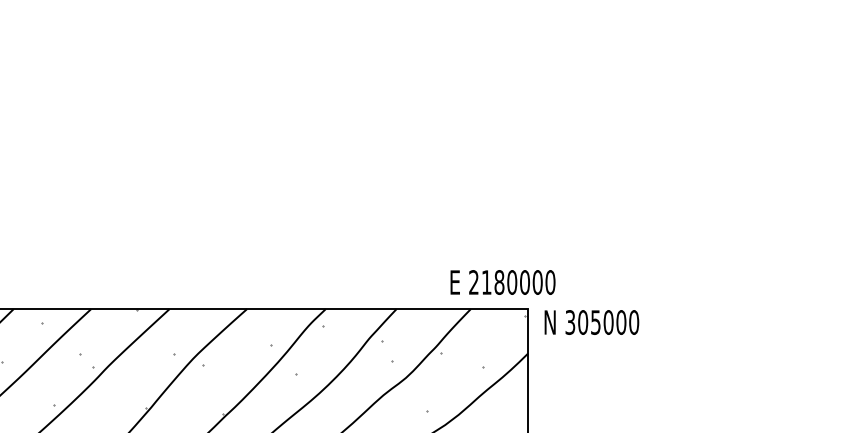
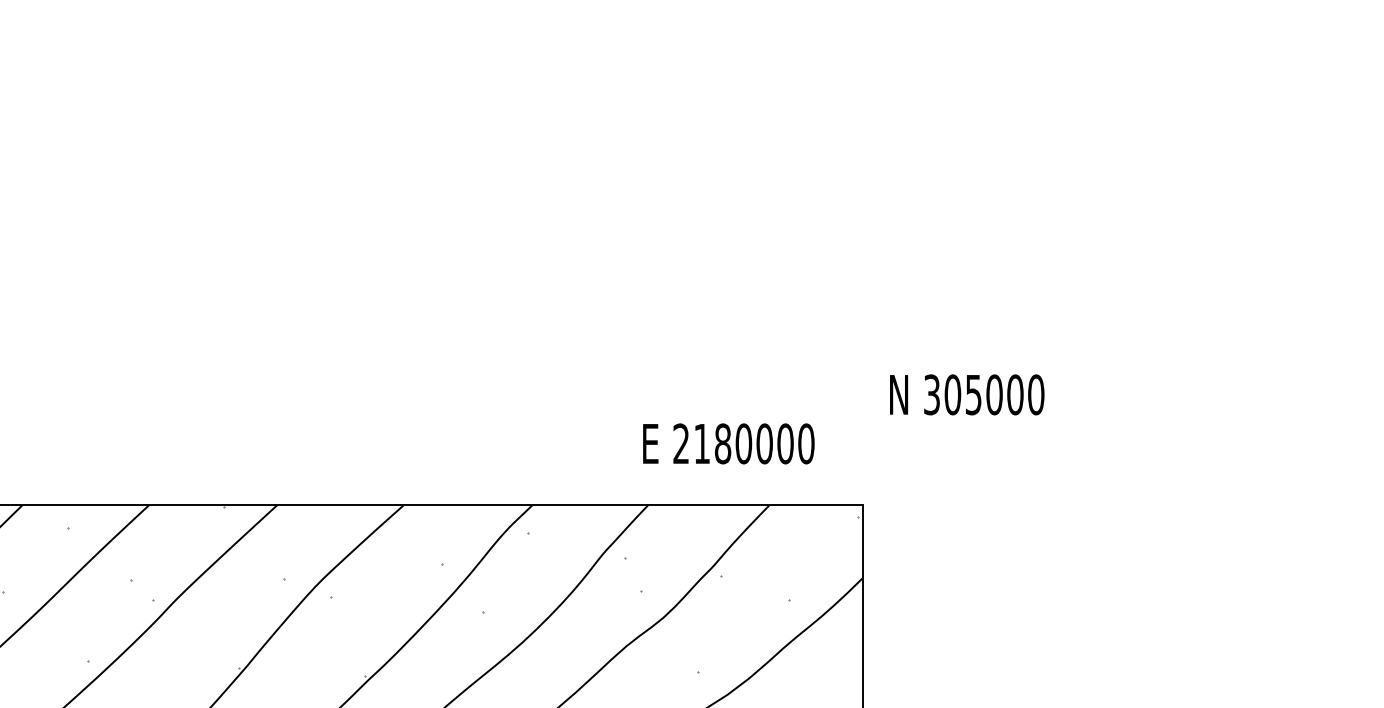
text: (502, 282) -> (727, 443), moved
text: (591, 322) -> (966, 394), moved

